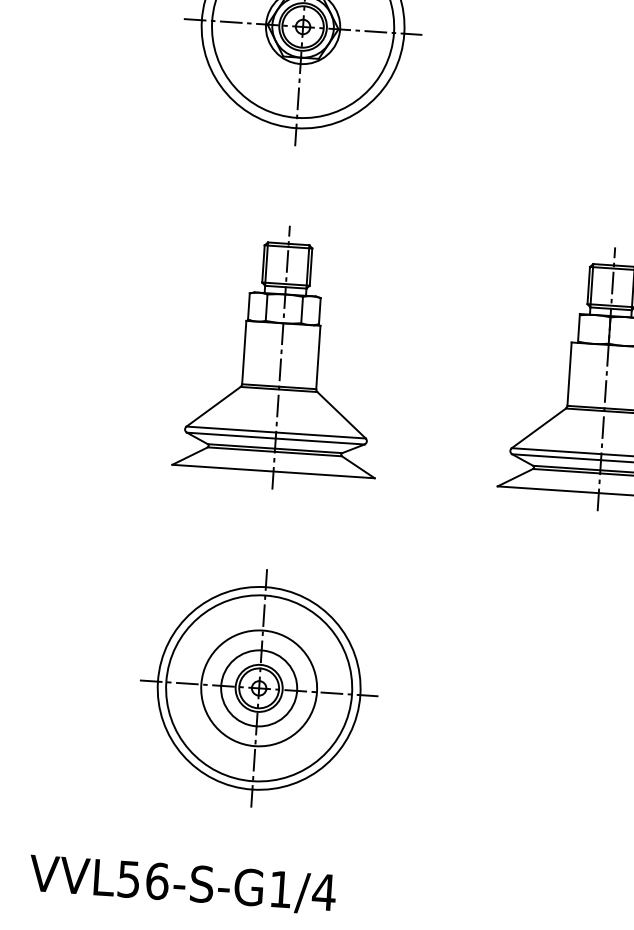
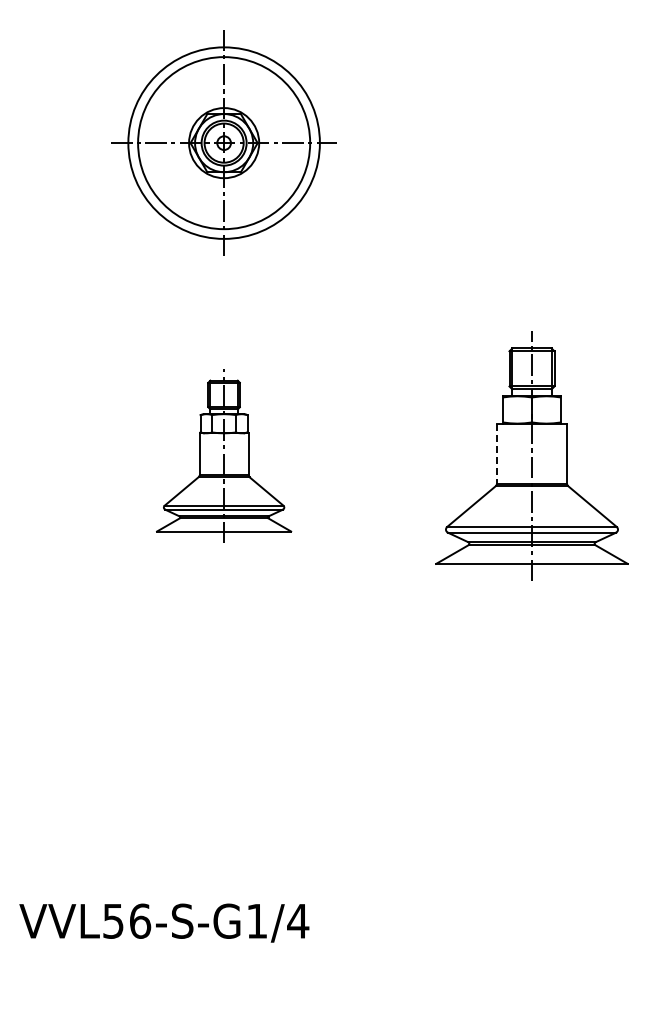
part: (280, 356) -> (223, 455), size x0.7
line: (569, 374) -> (496, 453), solid -> dashed
part: (258, 687) -> (223, 768), removed
text: (182, 884) -> (164, 922), moved

